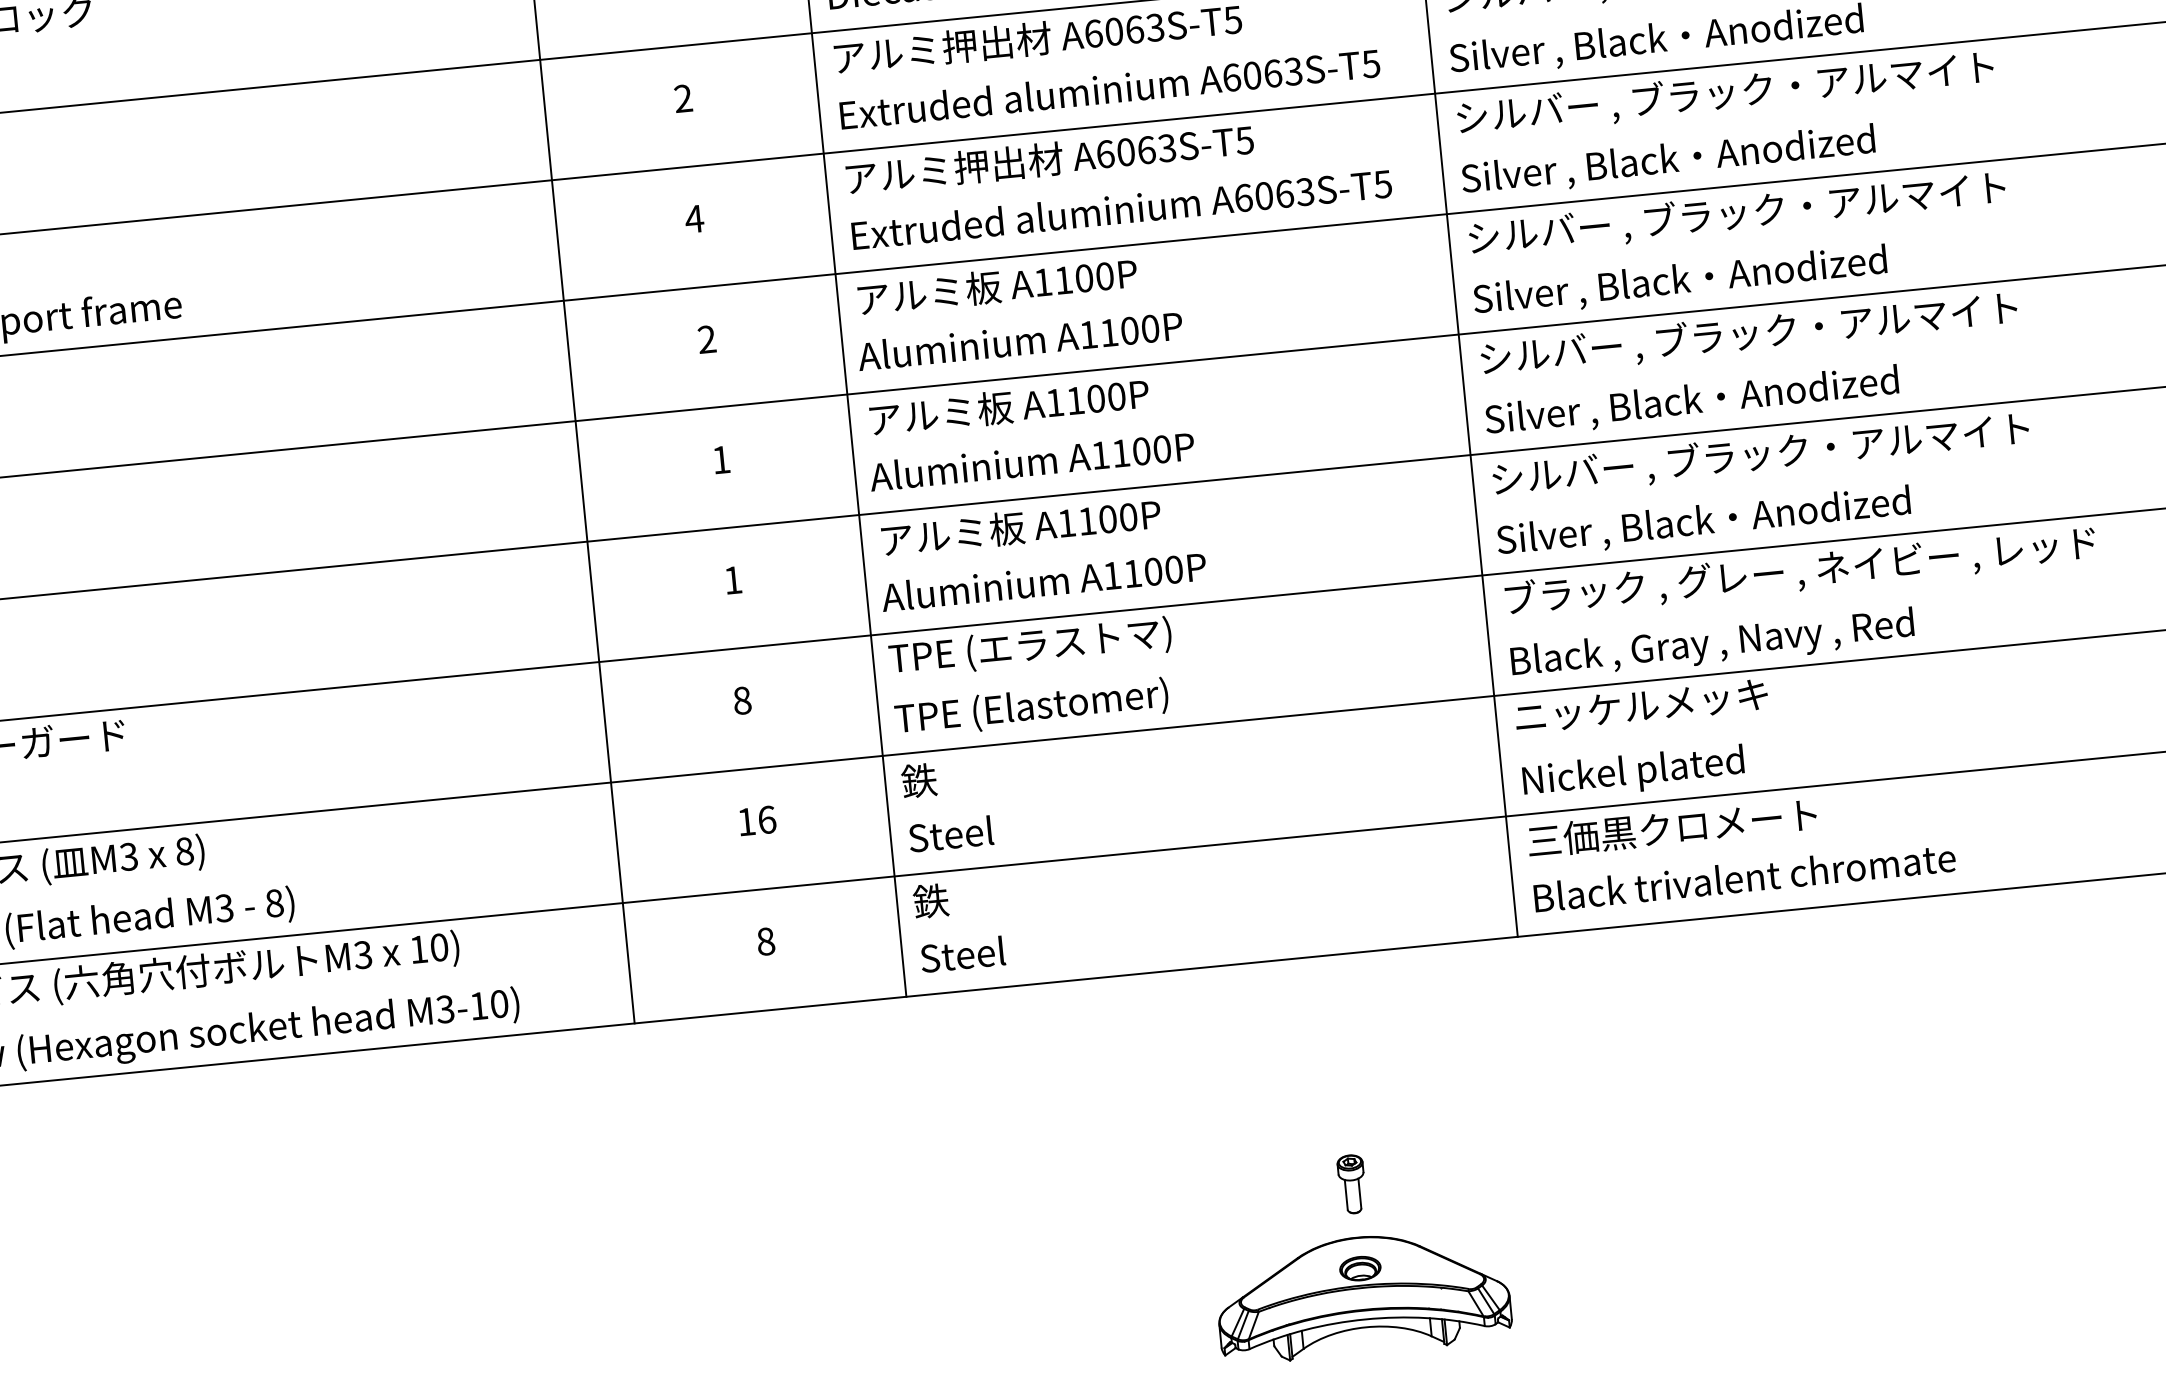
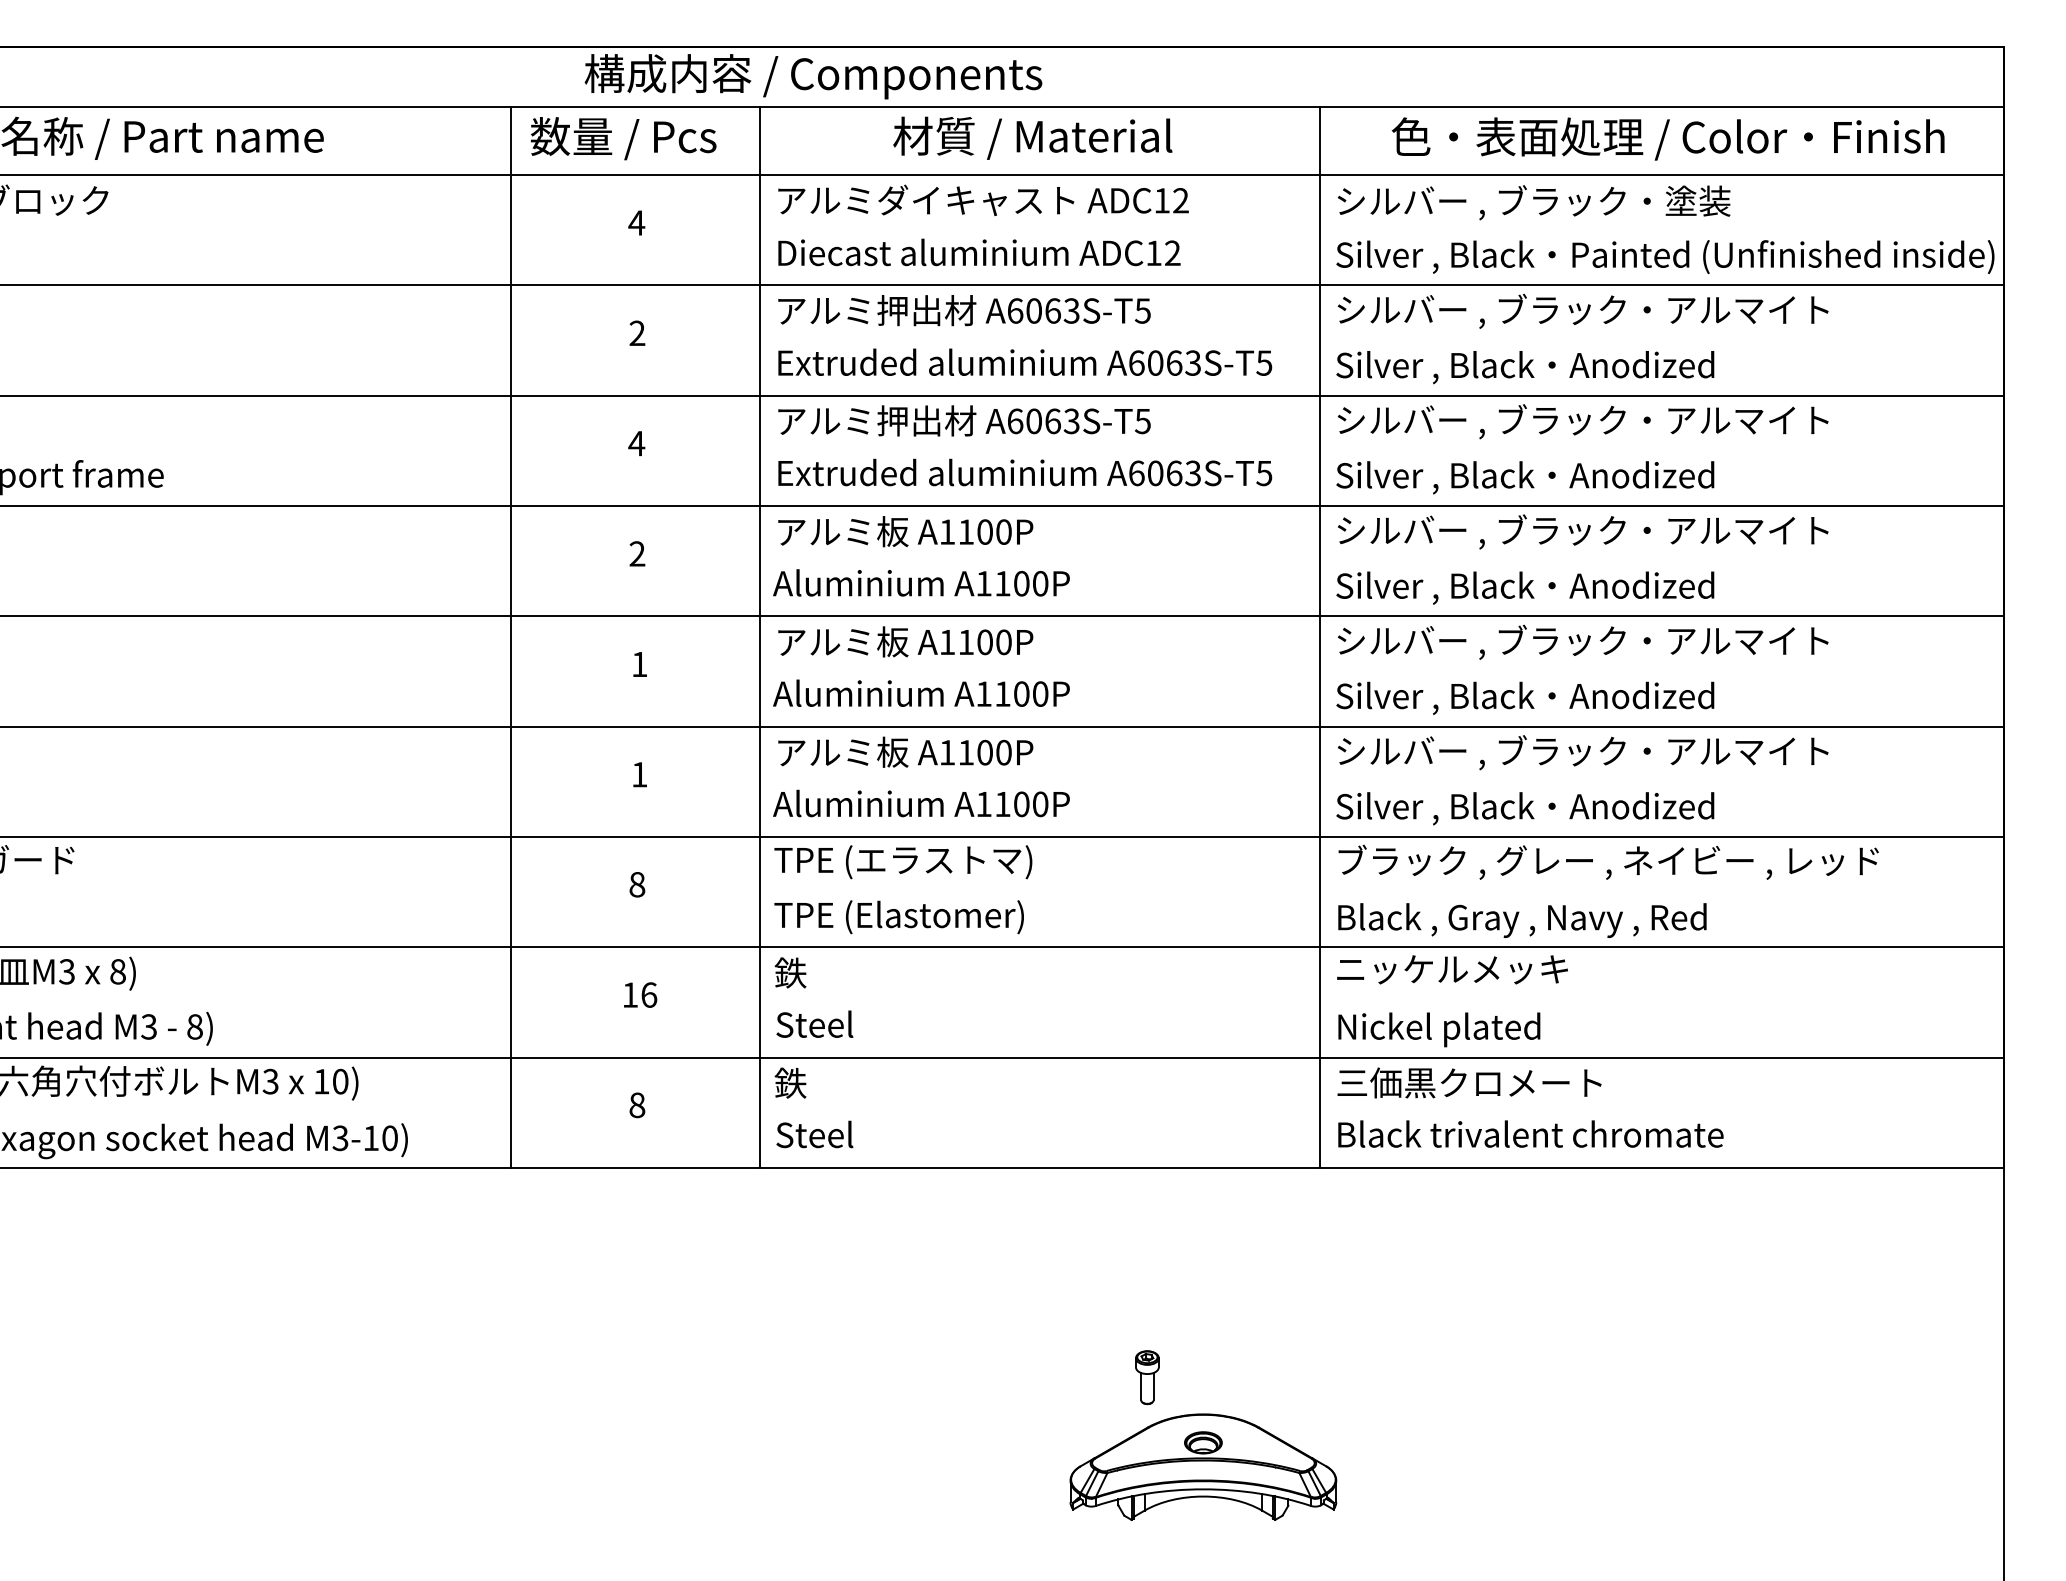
part: (1363, 1294) -> (1203, 1466), moved

